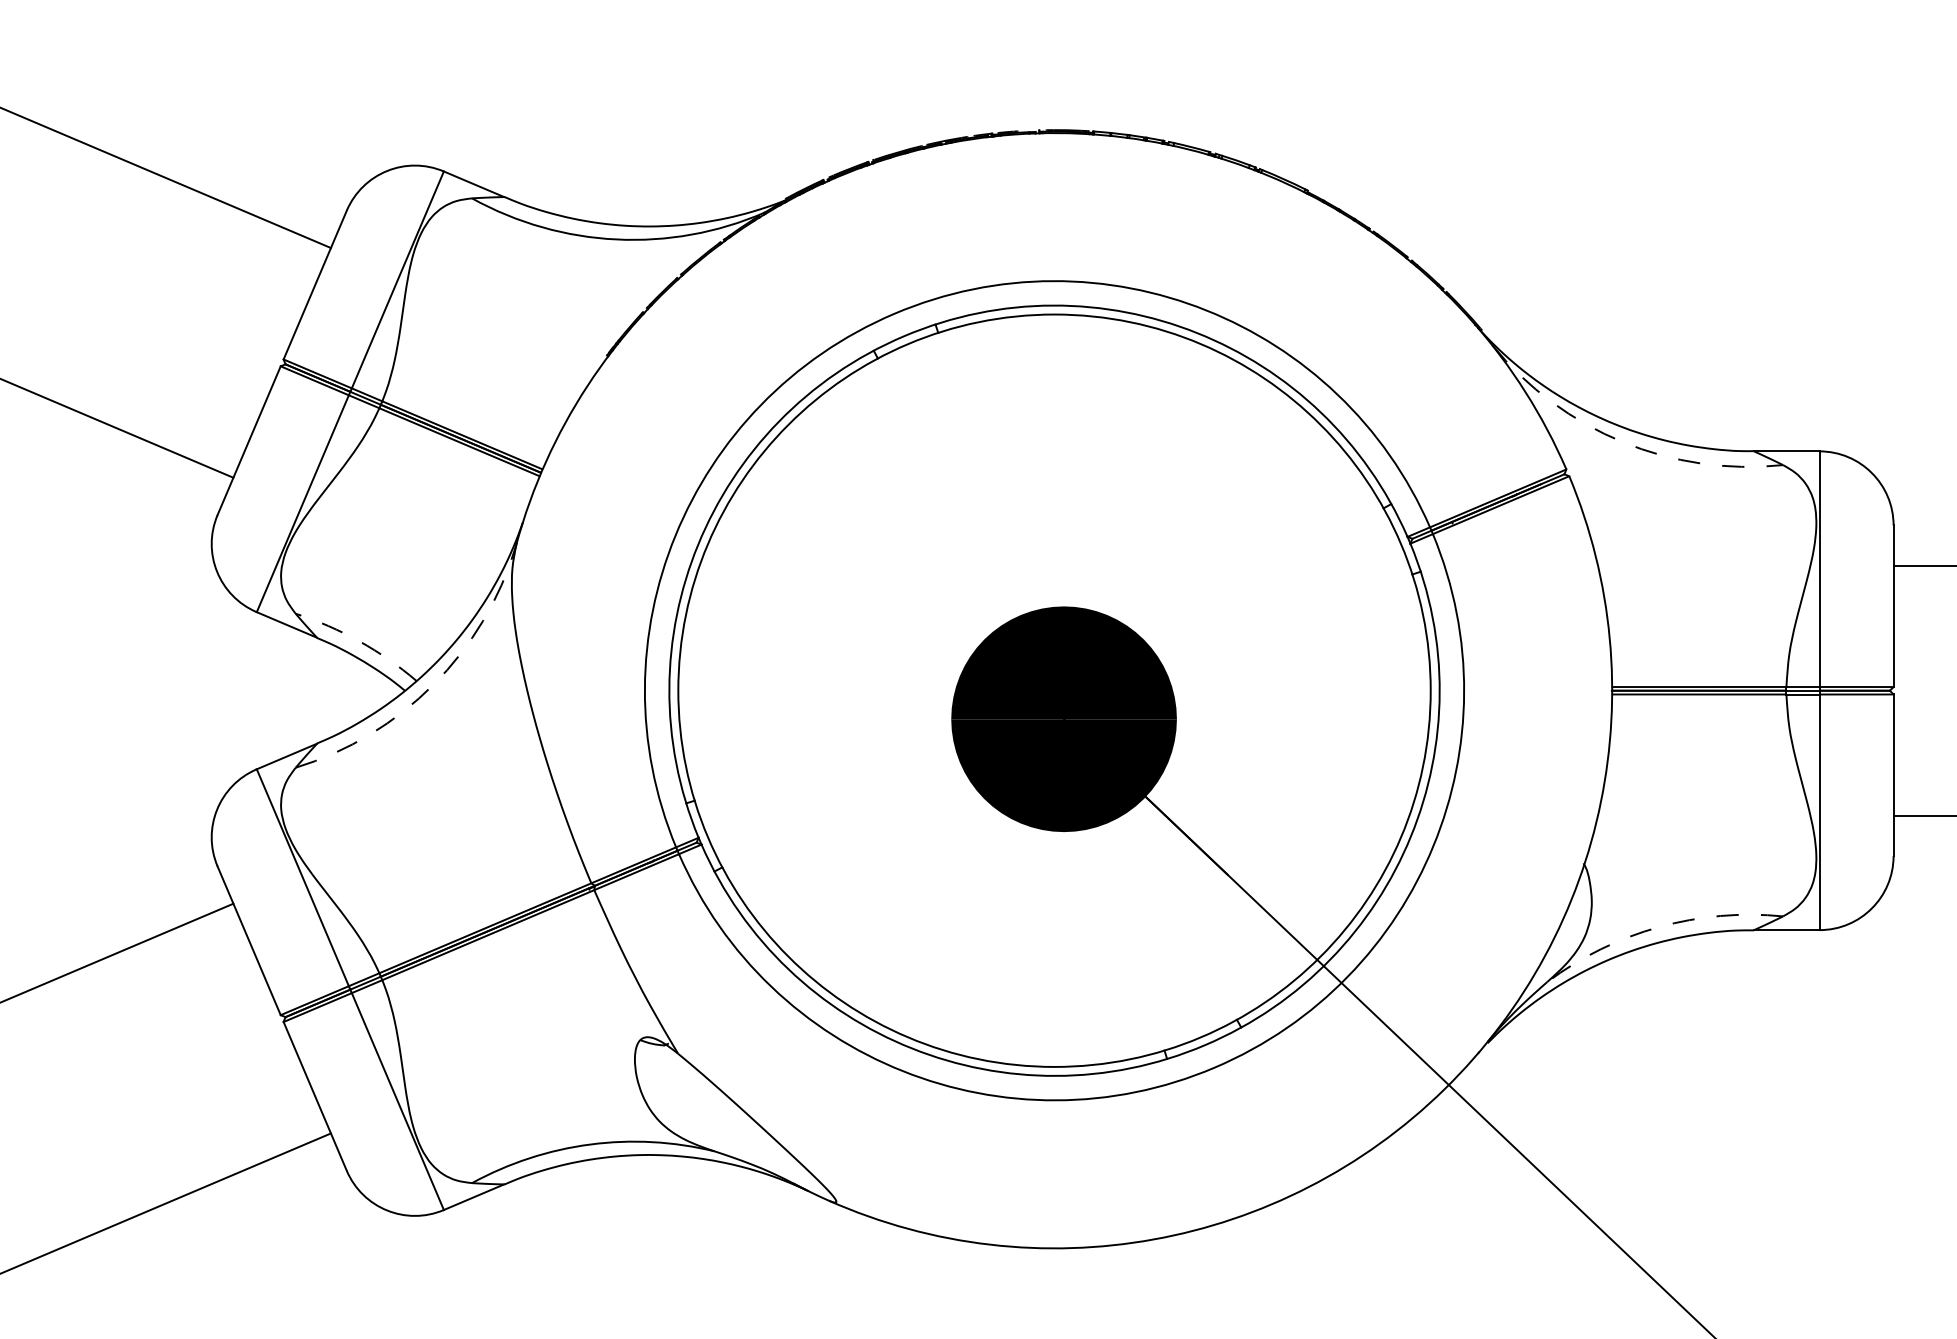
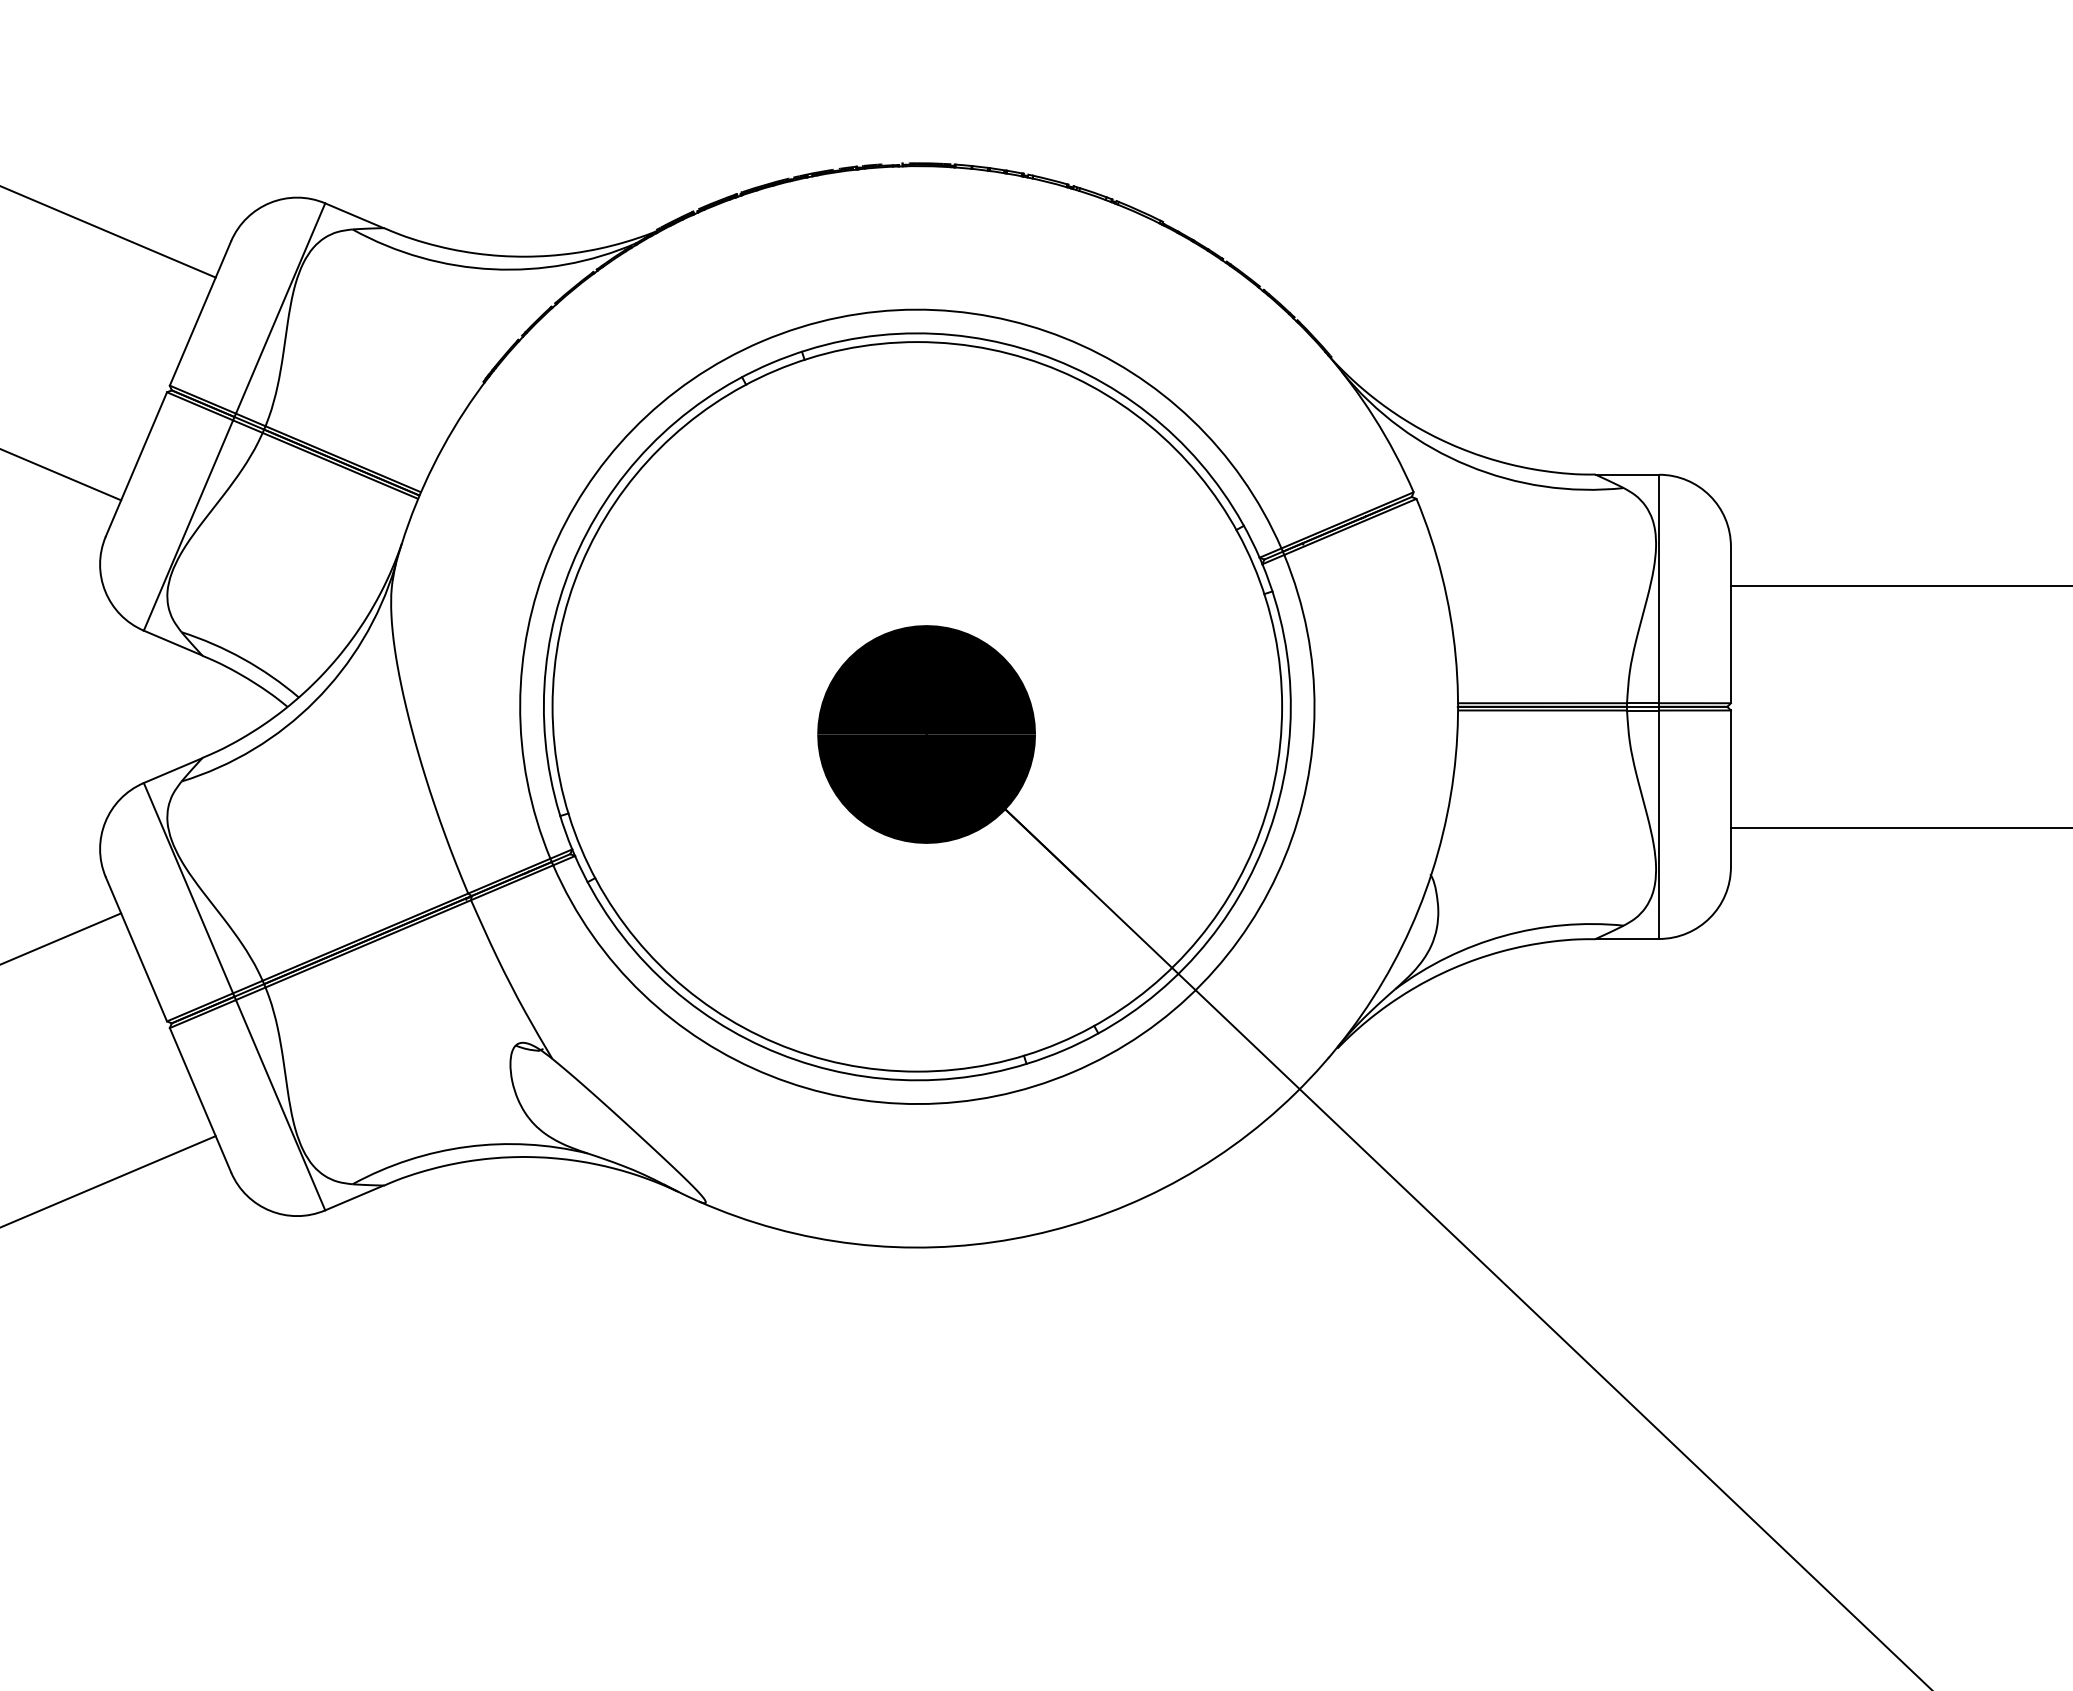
arc: (1622, 441) -> (1468, 465), dashed -> solid
arc: (359, 640) -> (243, 658), dashed -> solid
arc: (433, 685) -> (315, 701), dashed -> solid
arc: (1659, 927) -> (1503, 936), dashed -> solid

